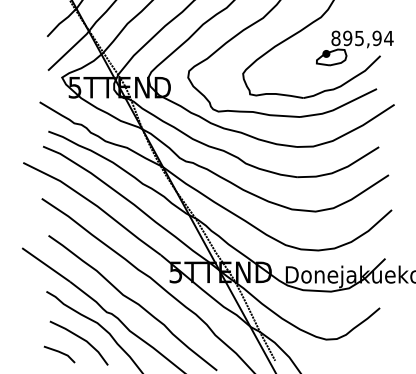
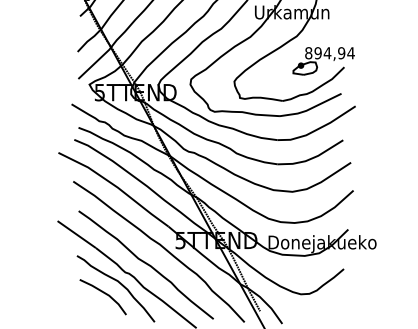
text: (359, 38) -> (327, 53), 895,94 -> 894,94
line: (59, 353) -> (87, 305), removed

